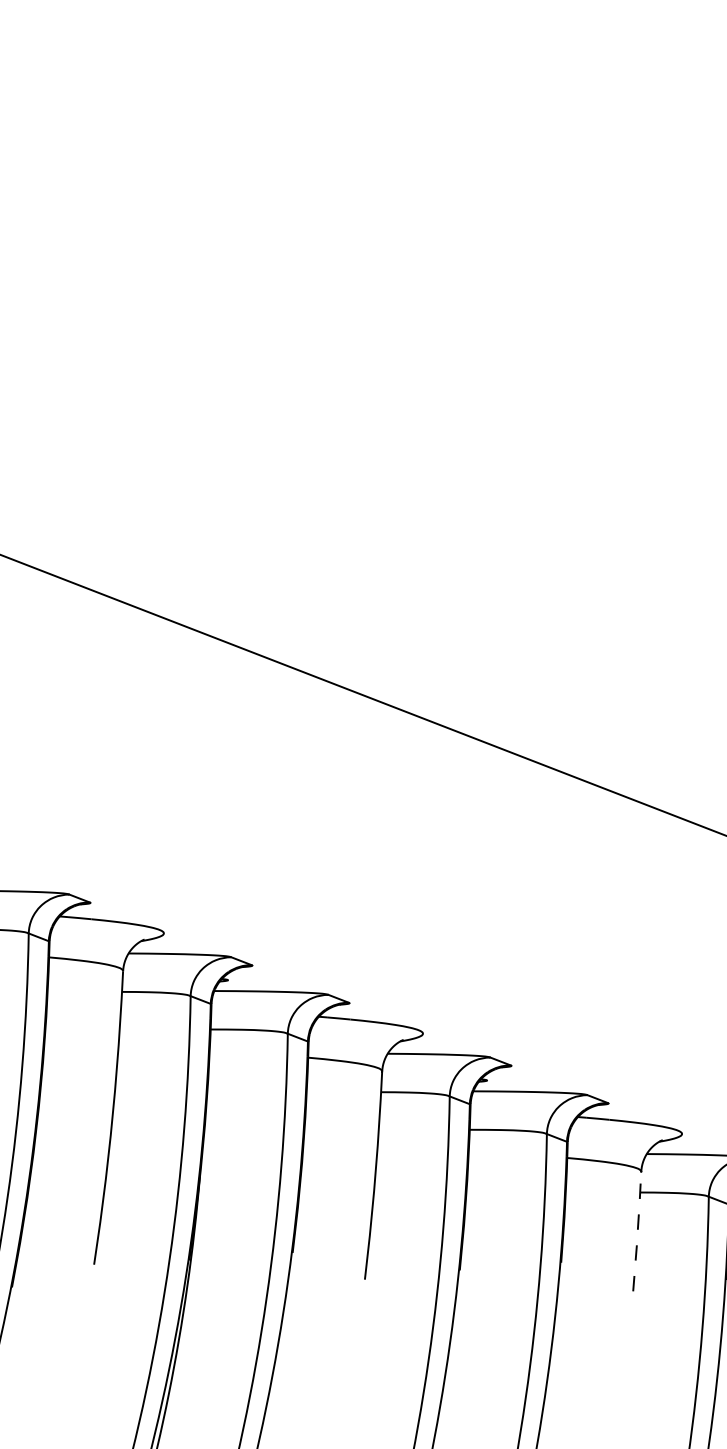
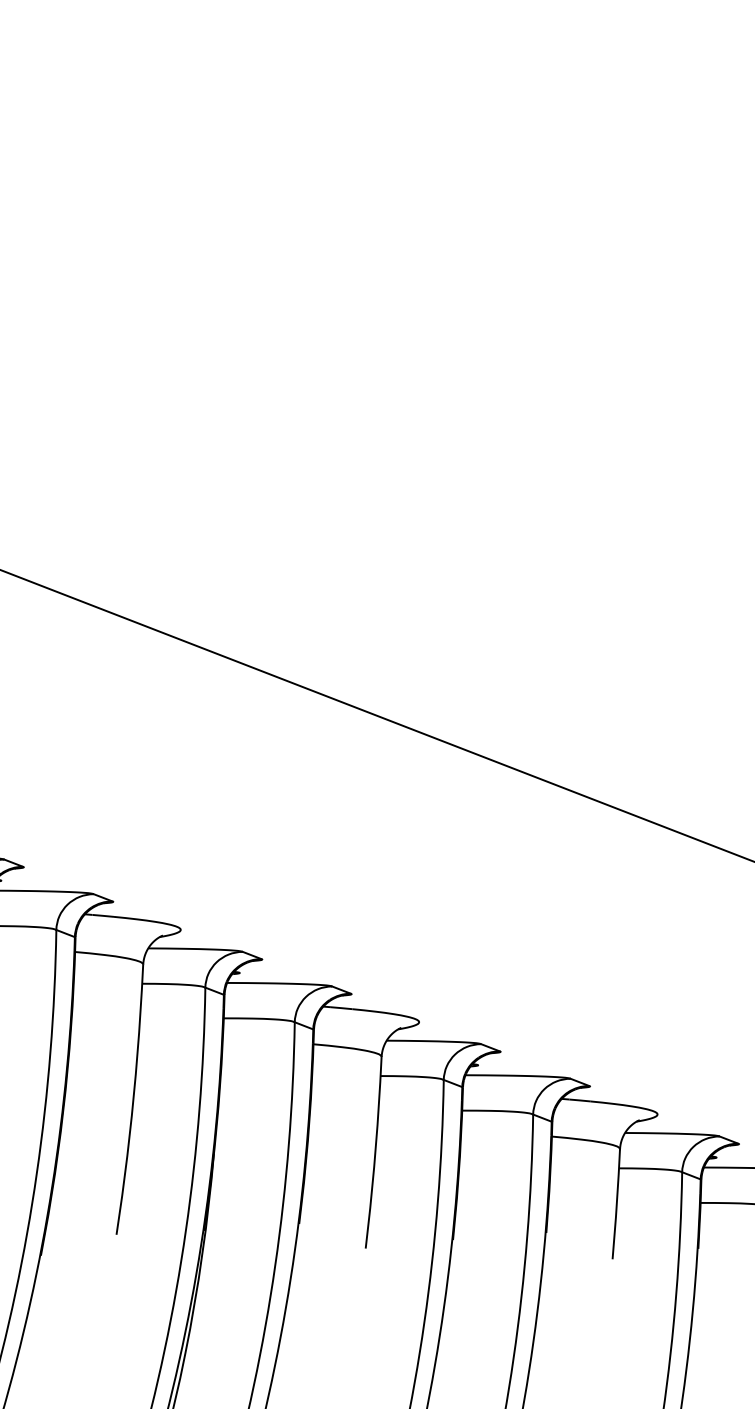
line: (637, 1231) -> (616, 1204), dashed -> solid

